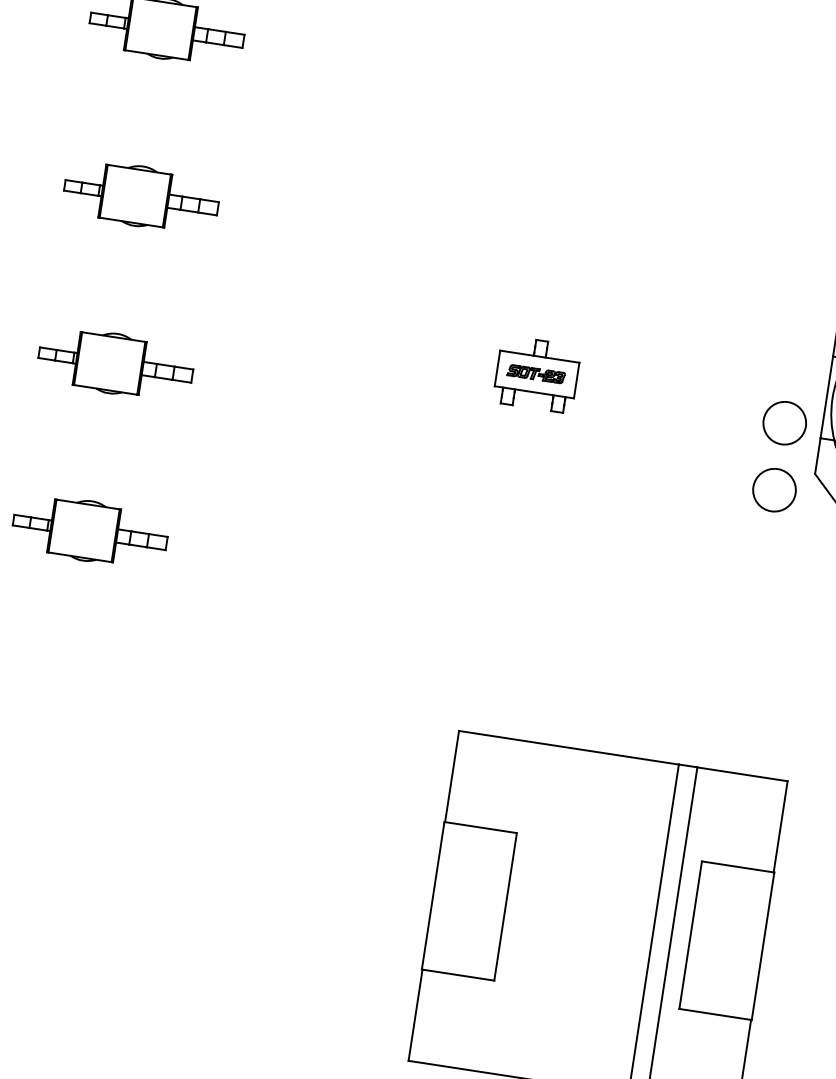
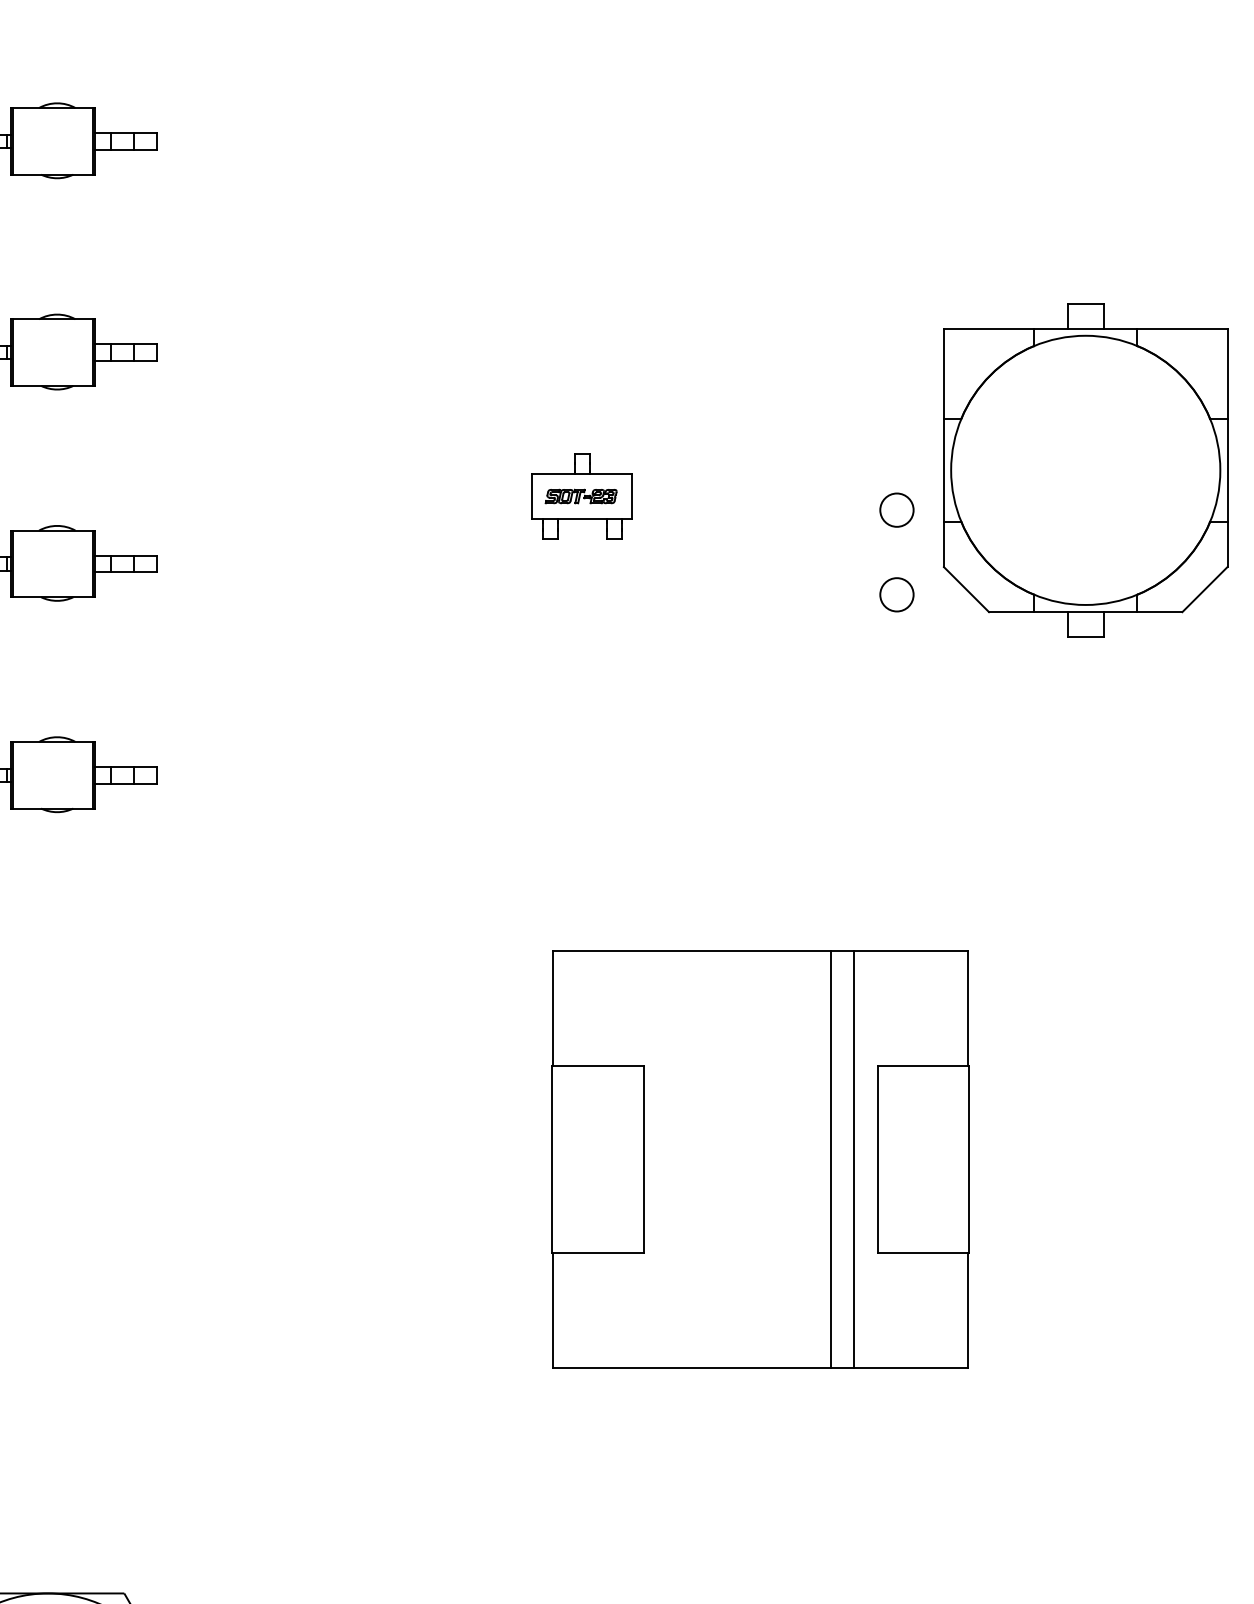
circle: (784, 422) -> (896, 509), size x0.62
circle: (774, 489) -> (896, 594), size x0.62

